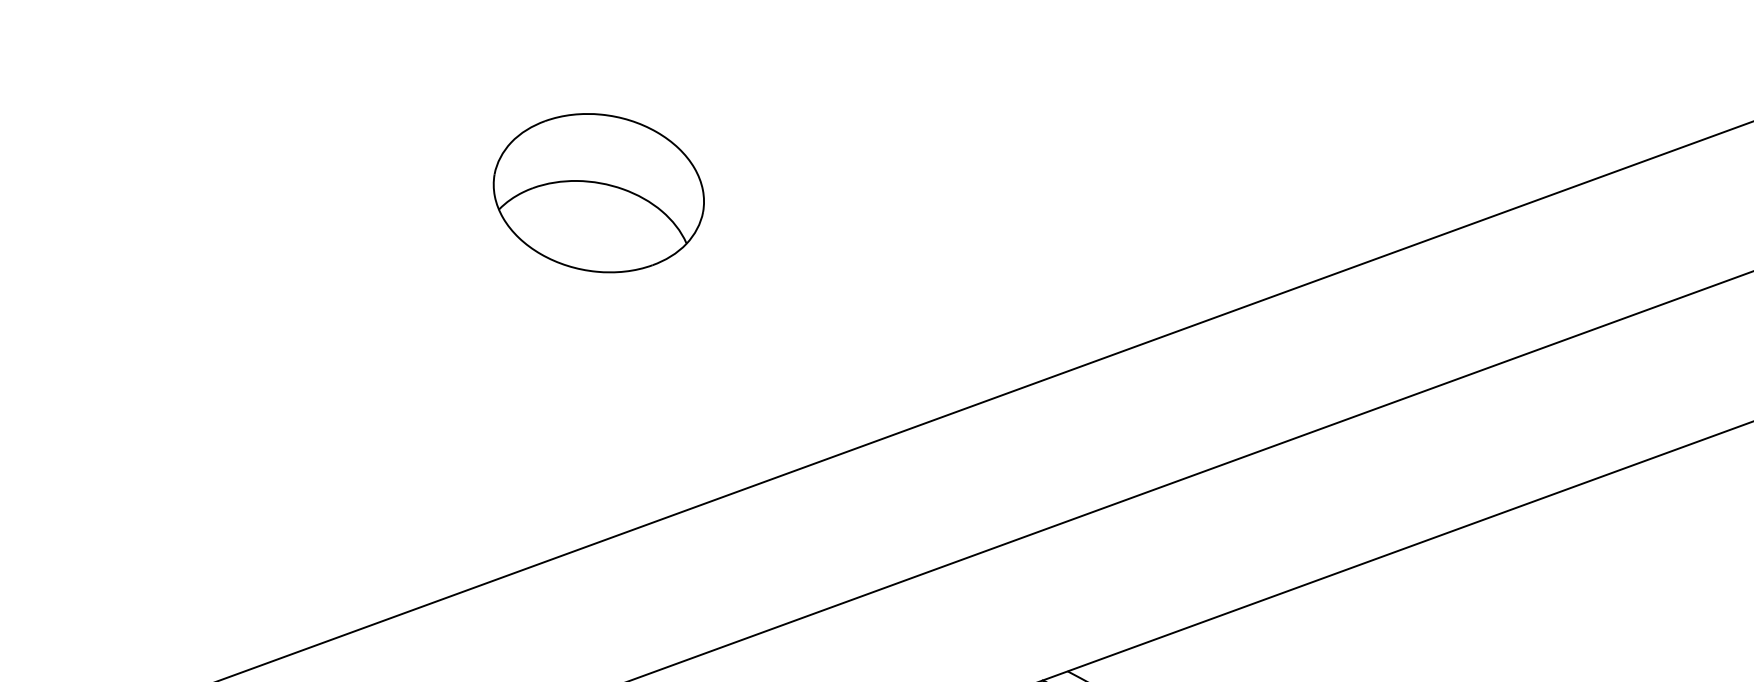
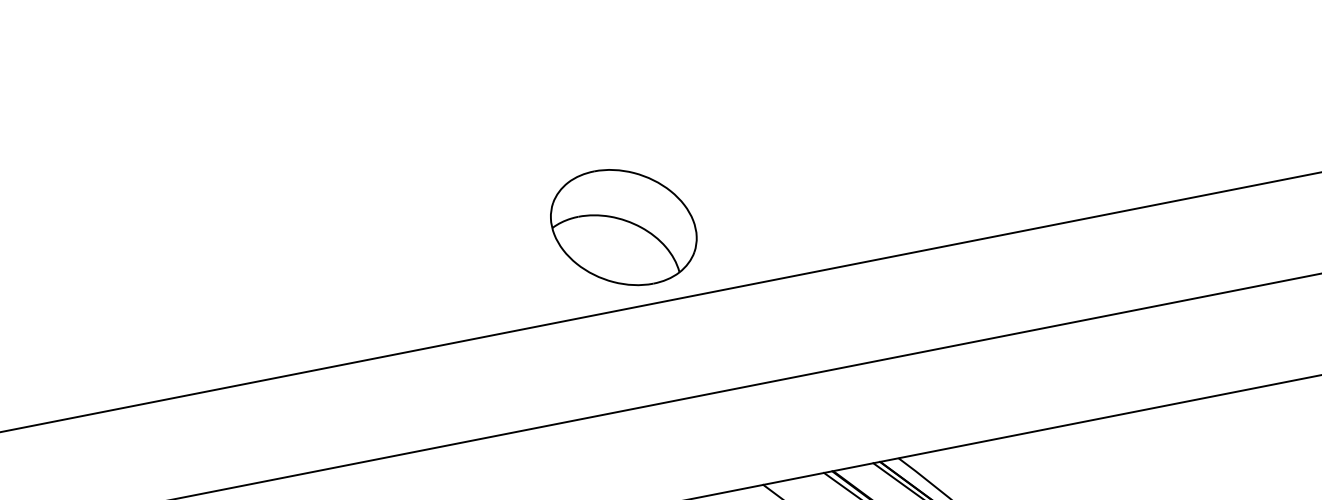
part: (598, 193) -> (623, 227), moved

